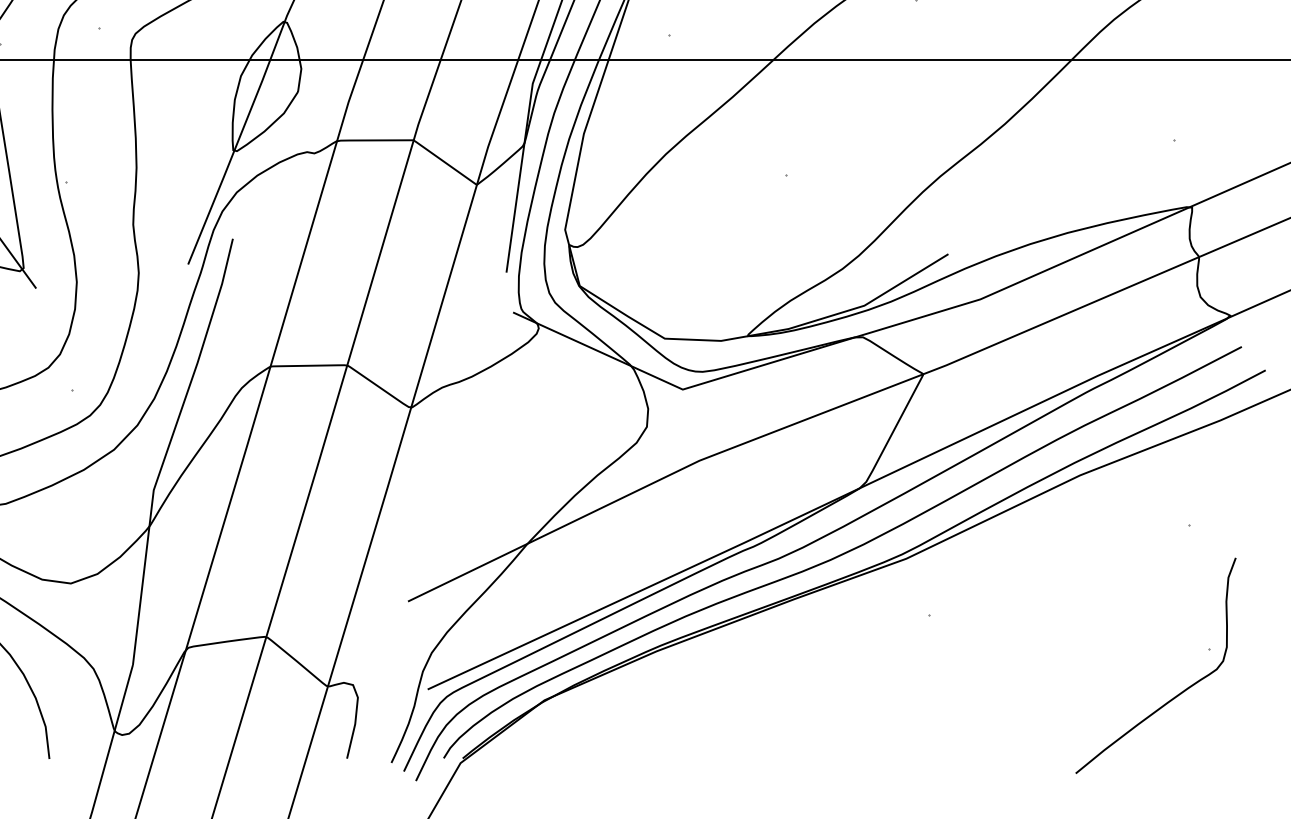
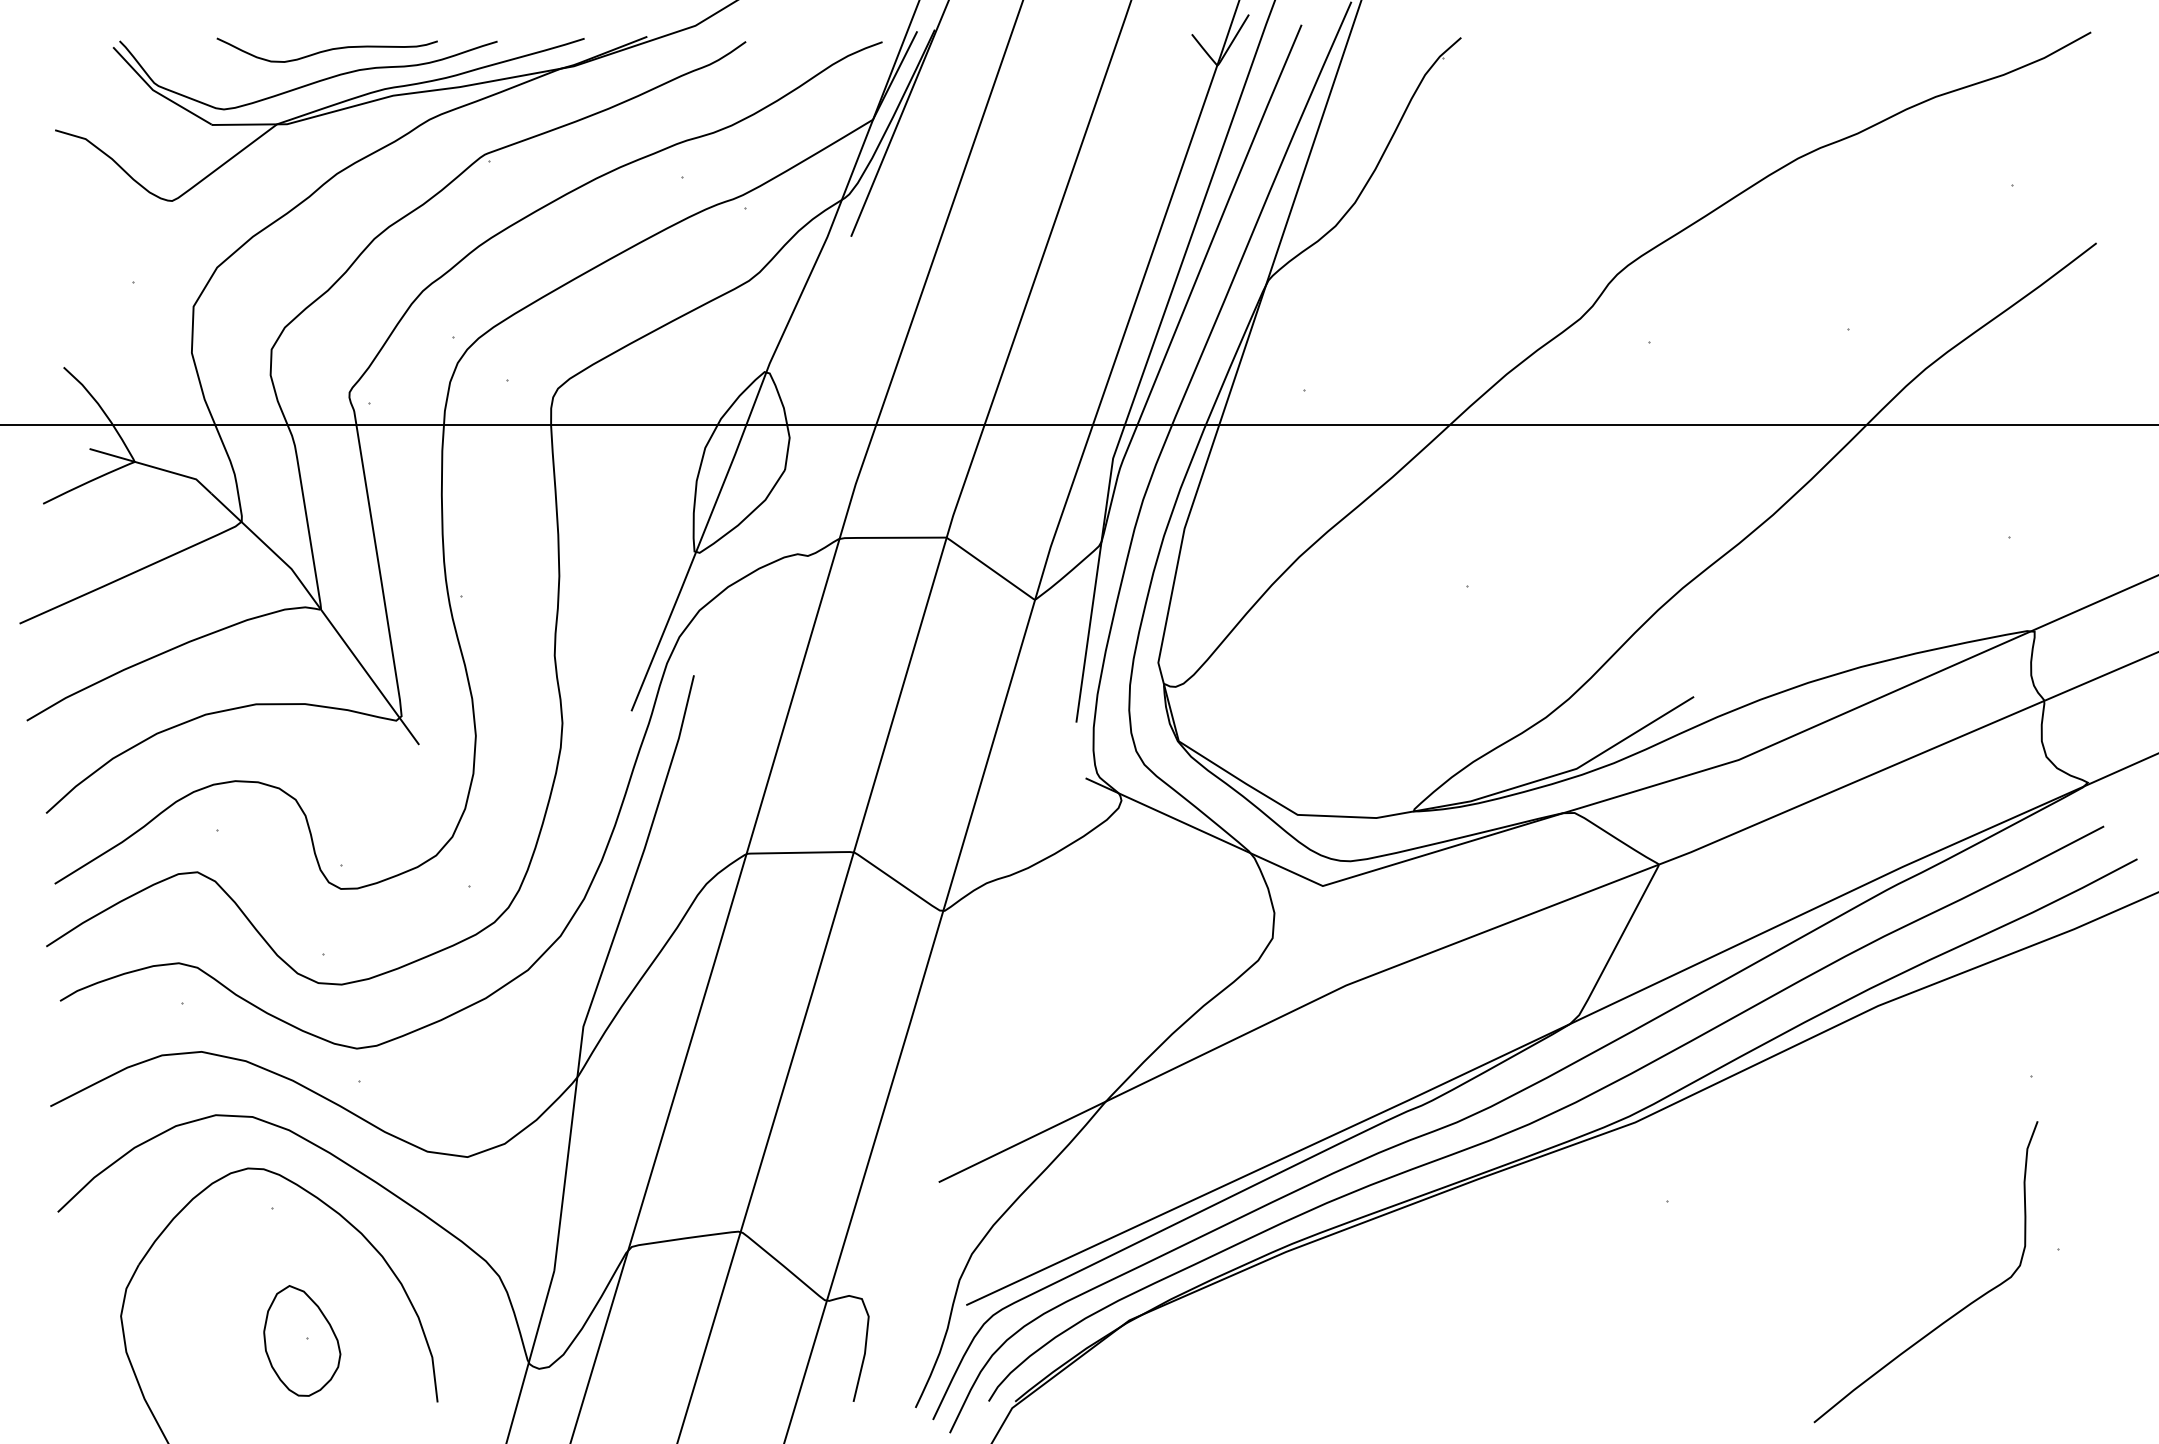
curve: (1175, 696) -> (1953, 1314), moved

